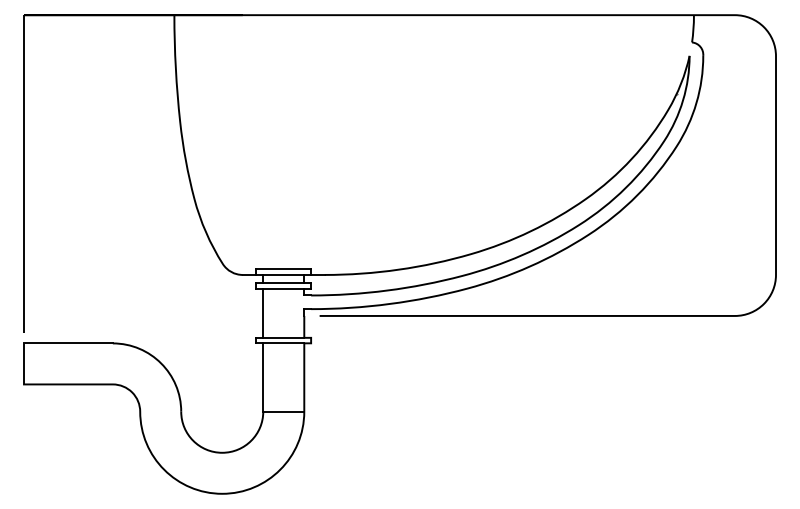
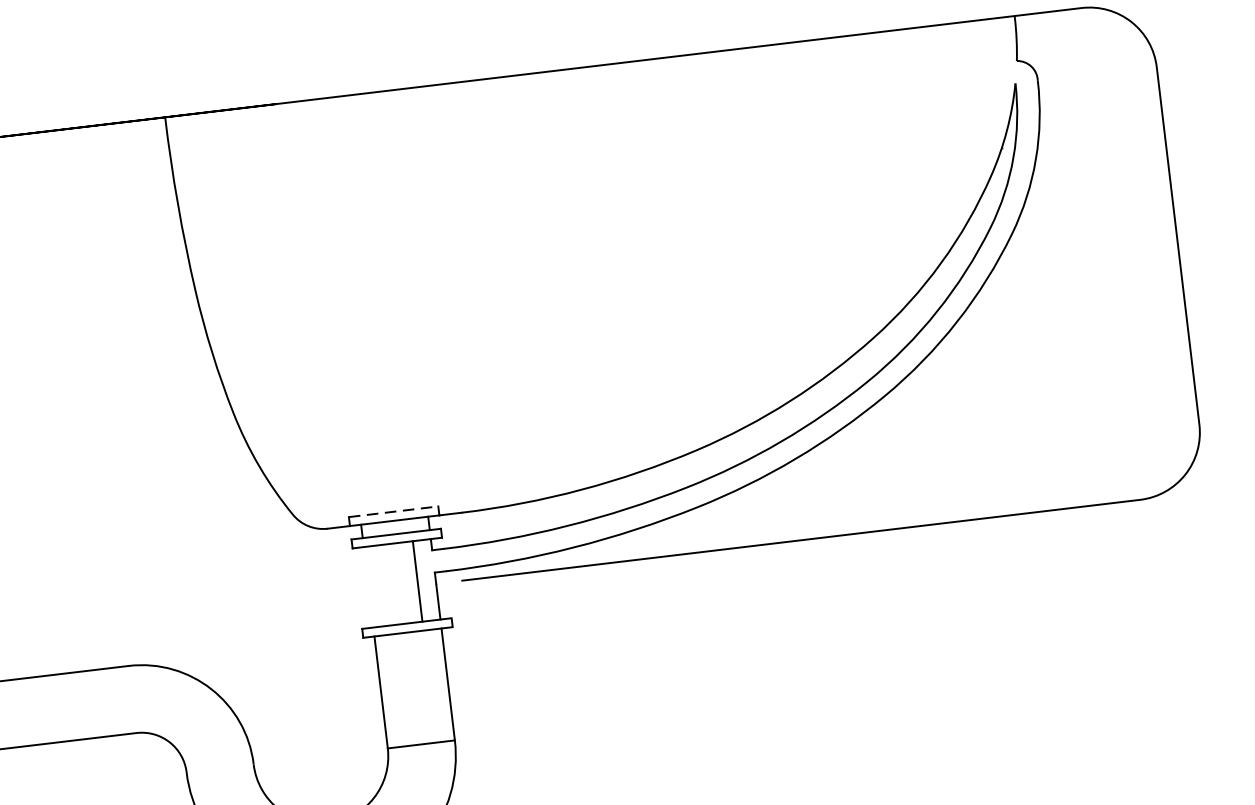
line: (284, 269) -> (394, 511), solid -> dashed
line: (263, 312) -> (417, 580), moved

